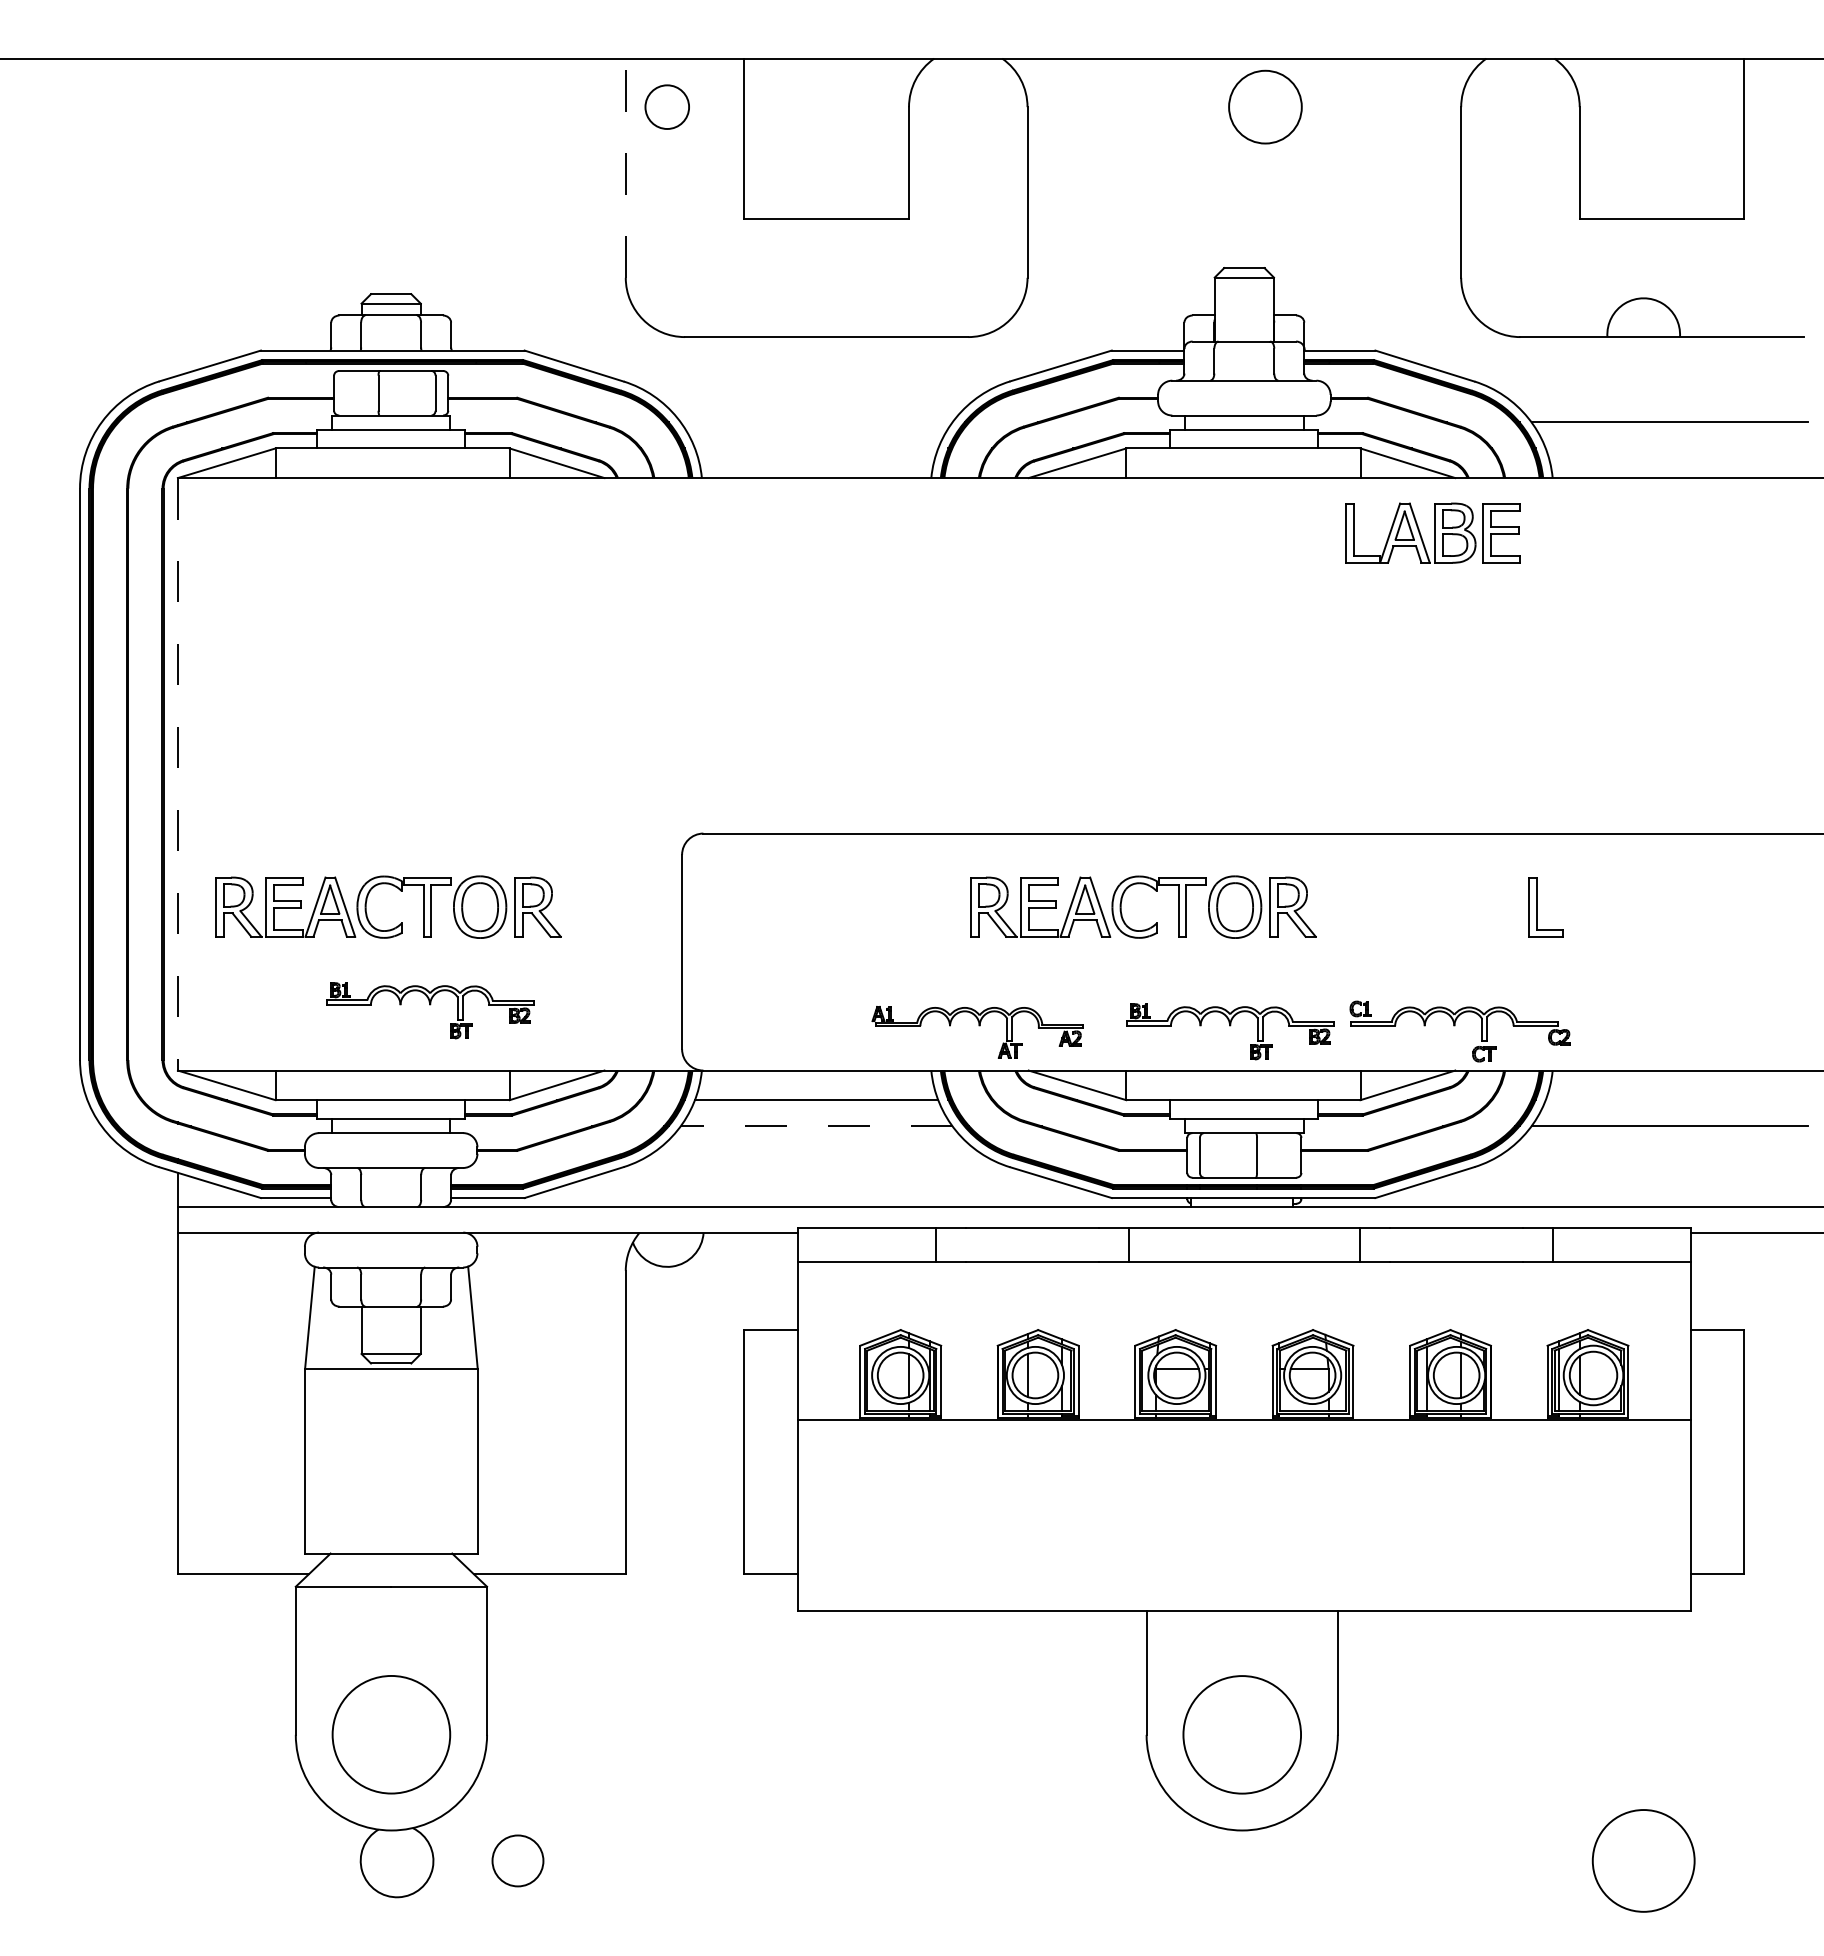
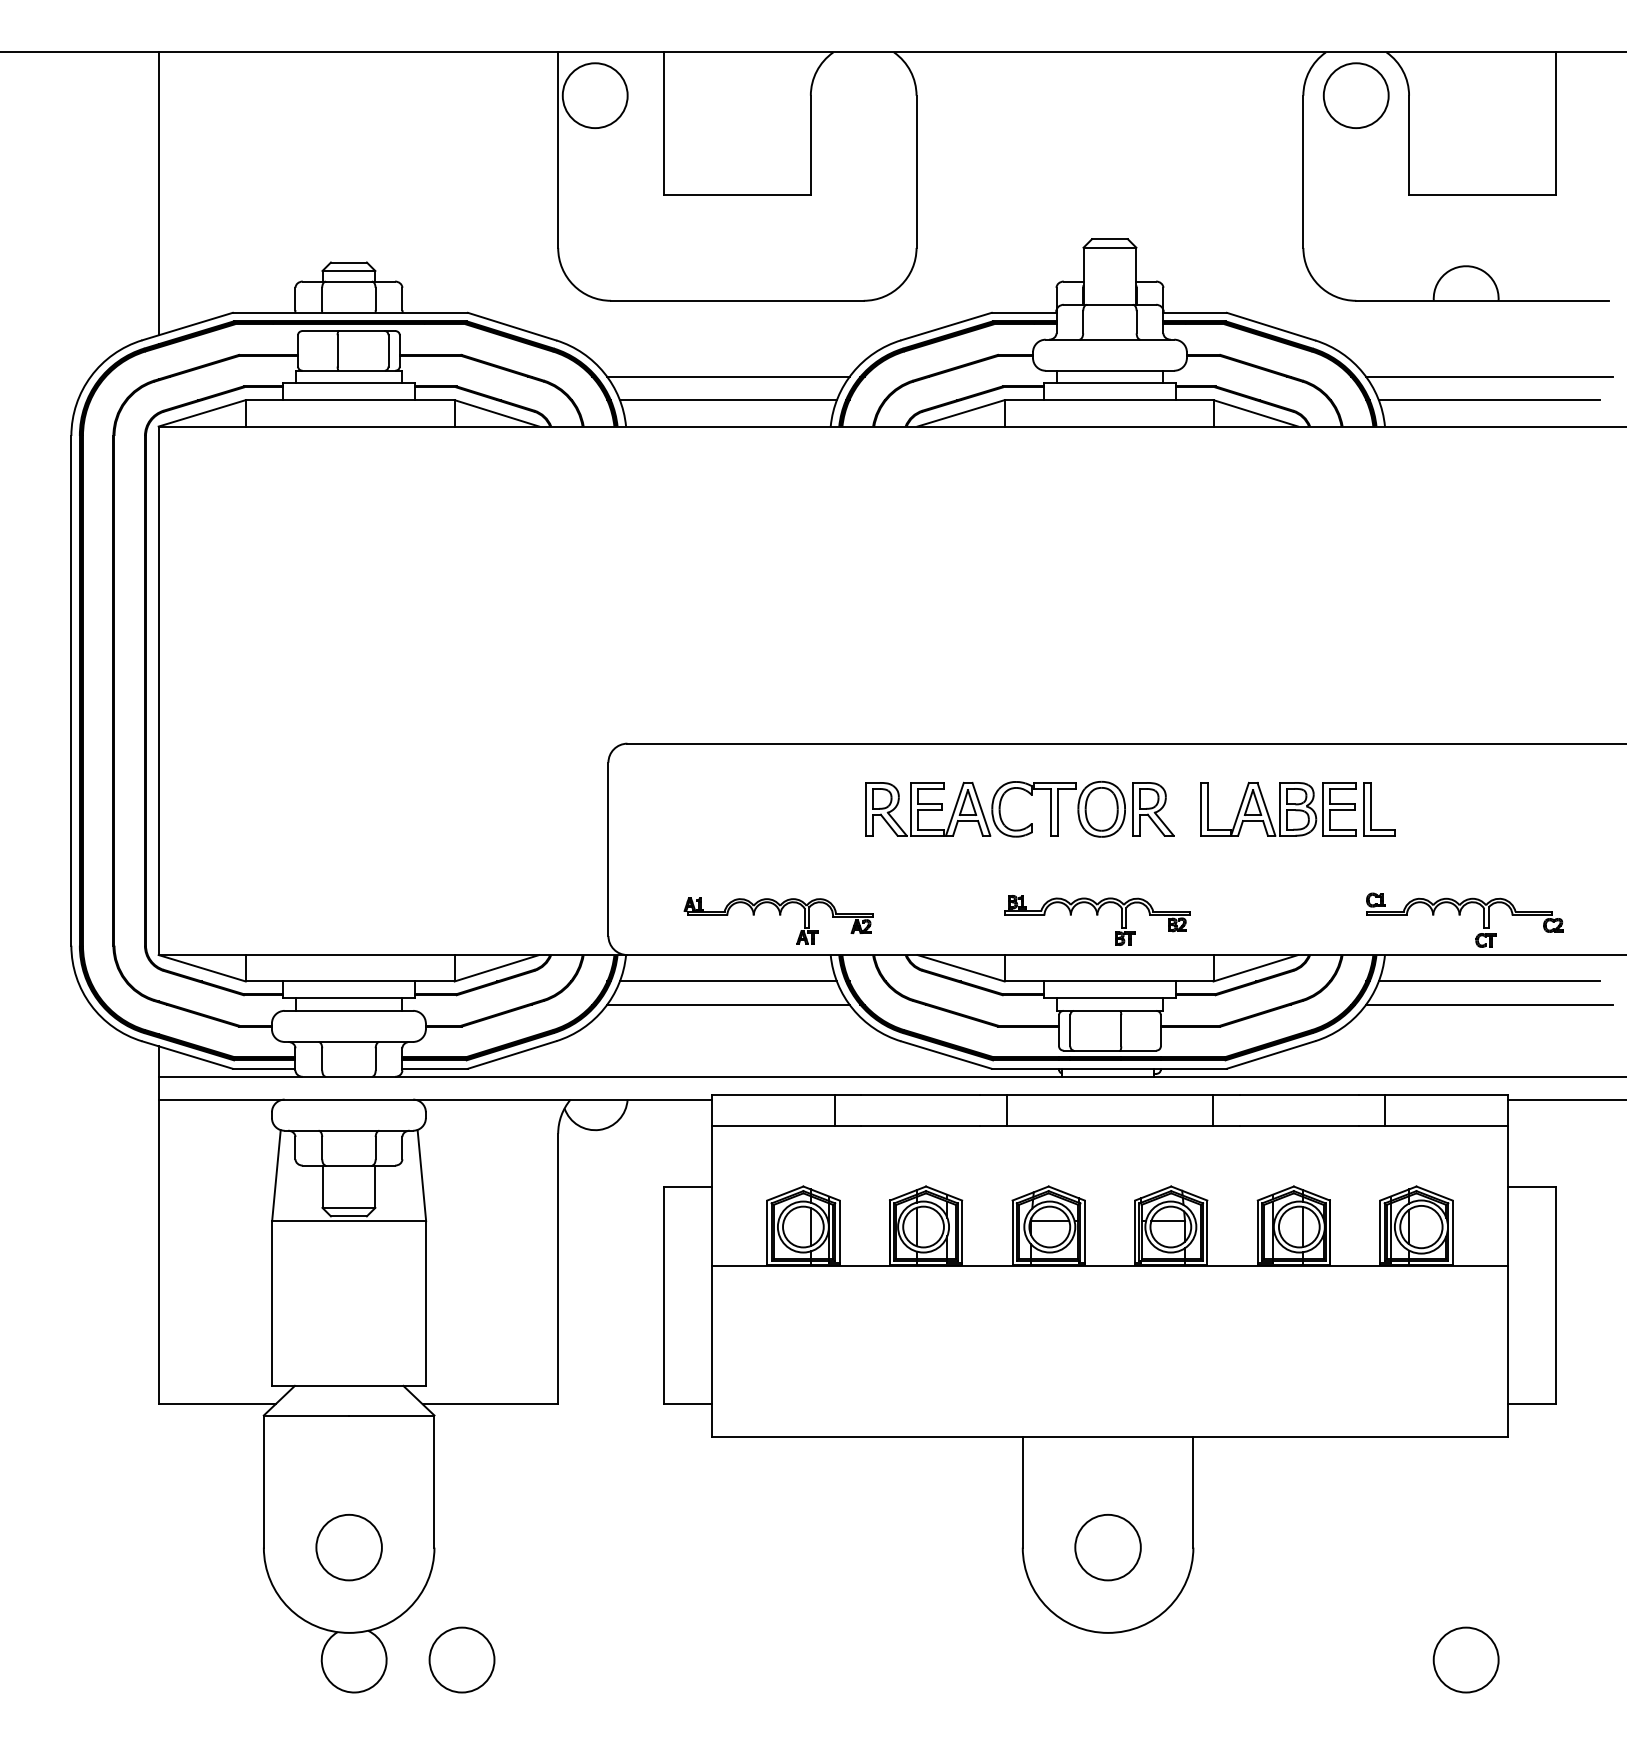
circle: (666, 106) -> (594, 95), size x1.67
circle: (1265, 106) -> (1356, 95), moved
line: (625, 168) -> (557, 150), dashed -> solid
line: (177, 216) -> (158, 193), added
line: (816, 422) -> (728, 376), added
line: (816, 448) -> (728, 400), added
line: (1669, 448) -> (1489, 400), added
part: (1432, 532) -> (1277, 808), moved
line: (177, 774) -> (158, 690), dashed -> solid
part: (400, 891) -> (357, 795), removed
part: (430, 1010) -> (384, 901), removed
part: (979, 1026) -> (780, 915), moved
part: (1454, 1026) -> (1459, 915), moved
line: (1669, 1100) -> (1489, 981), added
line: (816, 1126) -> (728, 1004), dashed -> solid
circle: (391, 1734) -> (349, 1547), size x0.62
circle: (1241, 1734) -> (1107, 1547), size x0.62
circle: (517, 1860) -> (461, 1659), size x1.43
circle: (1643, 1860) -> (1465, 1659), size x0.71

